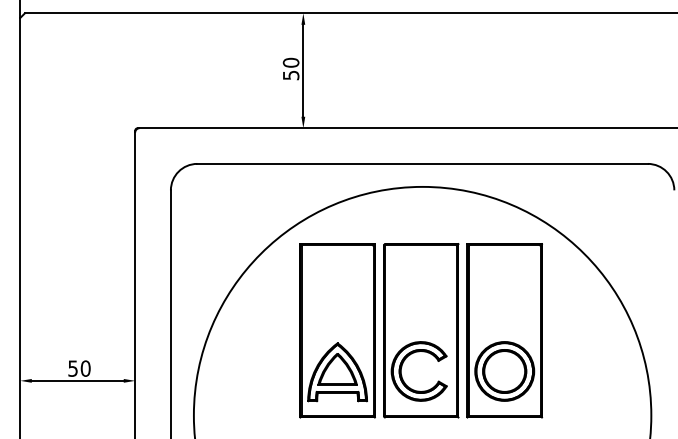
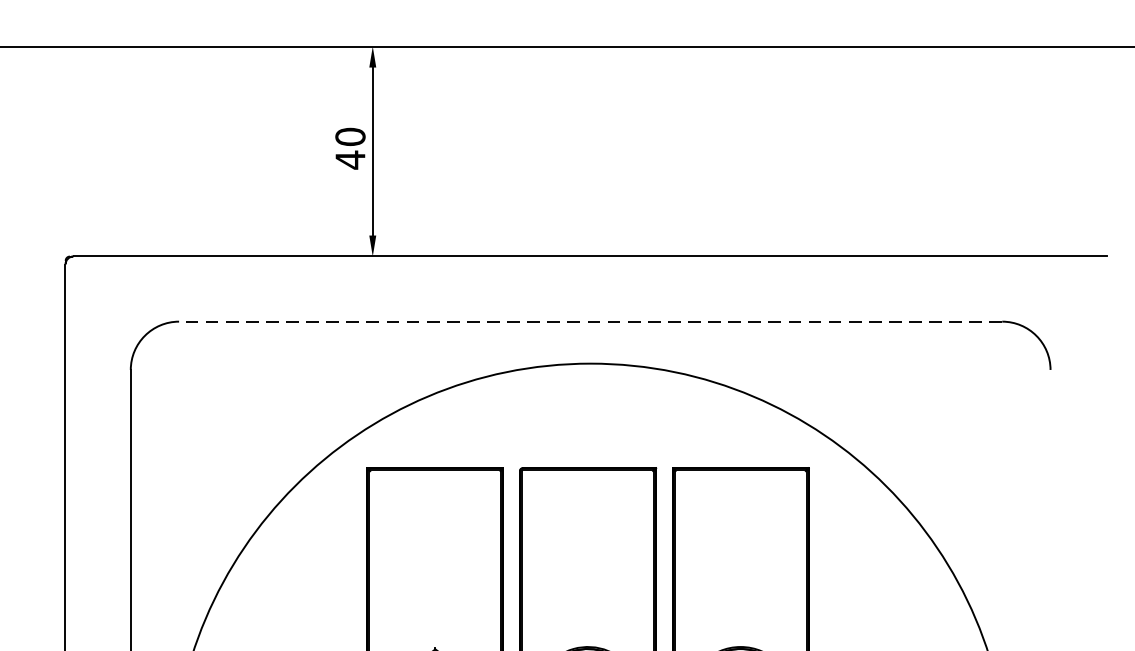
text: (291, 75) -> (351, 160), 50 -> 40
line: (422, 163) -> (590, 320), solid -> dashed

